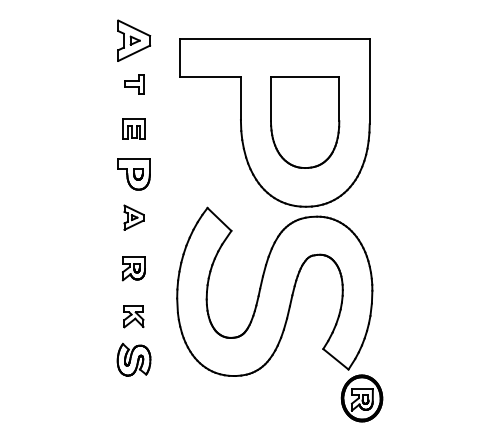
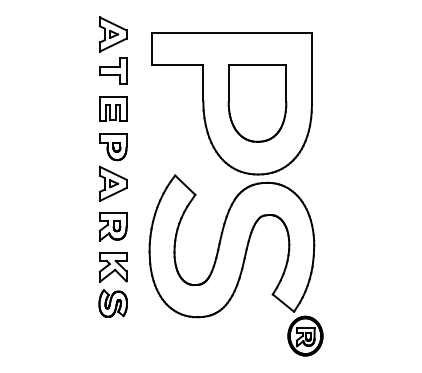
part: (134, 83) -> (113, 70), size x1.67
part: (134, 128) -> (113, 108), size x1.43
part: (133, 217) -> (112, 183), size x1.67
part: (133, 268) -> (112, 226), size x1.43
part: (133, 317) -> (112, 267), size x1.67

